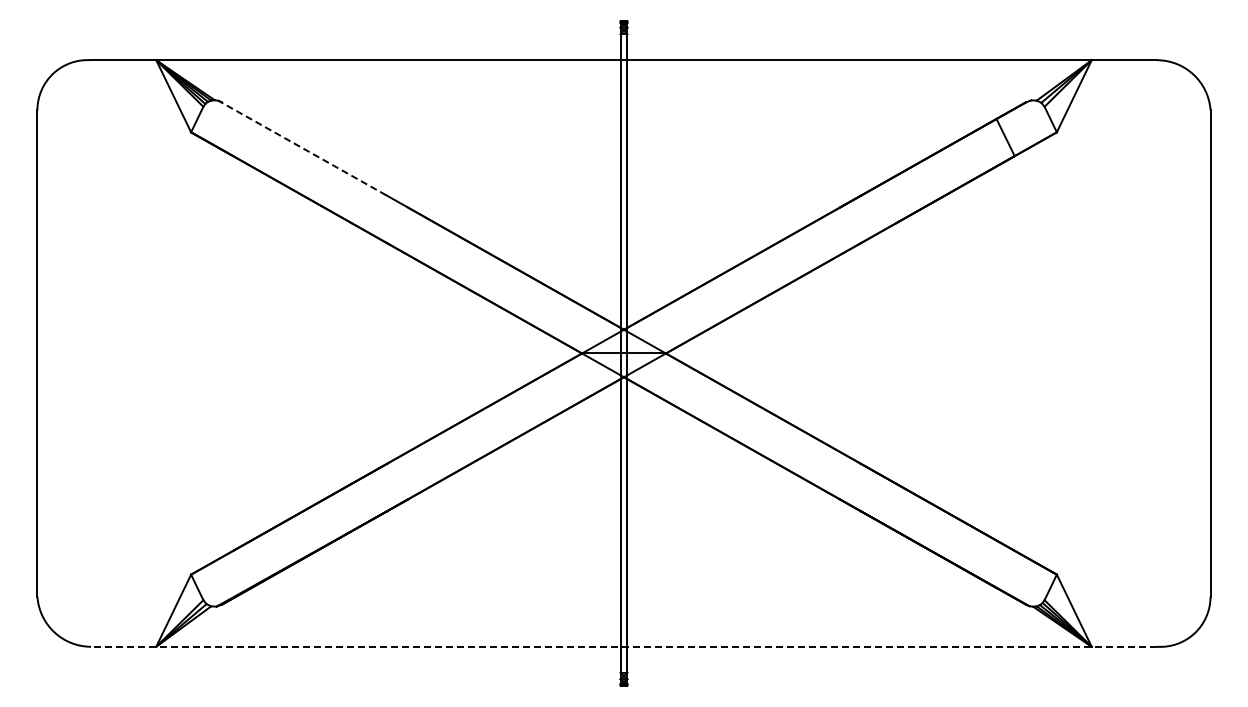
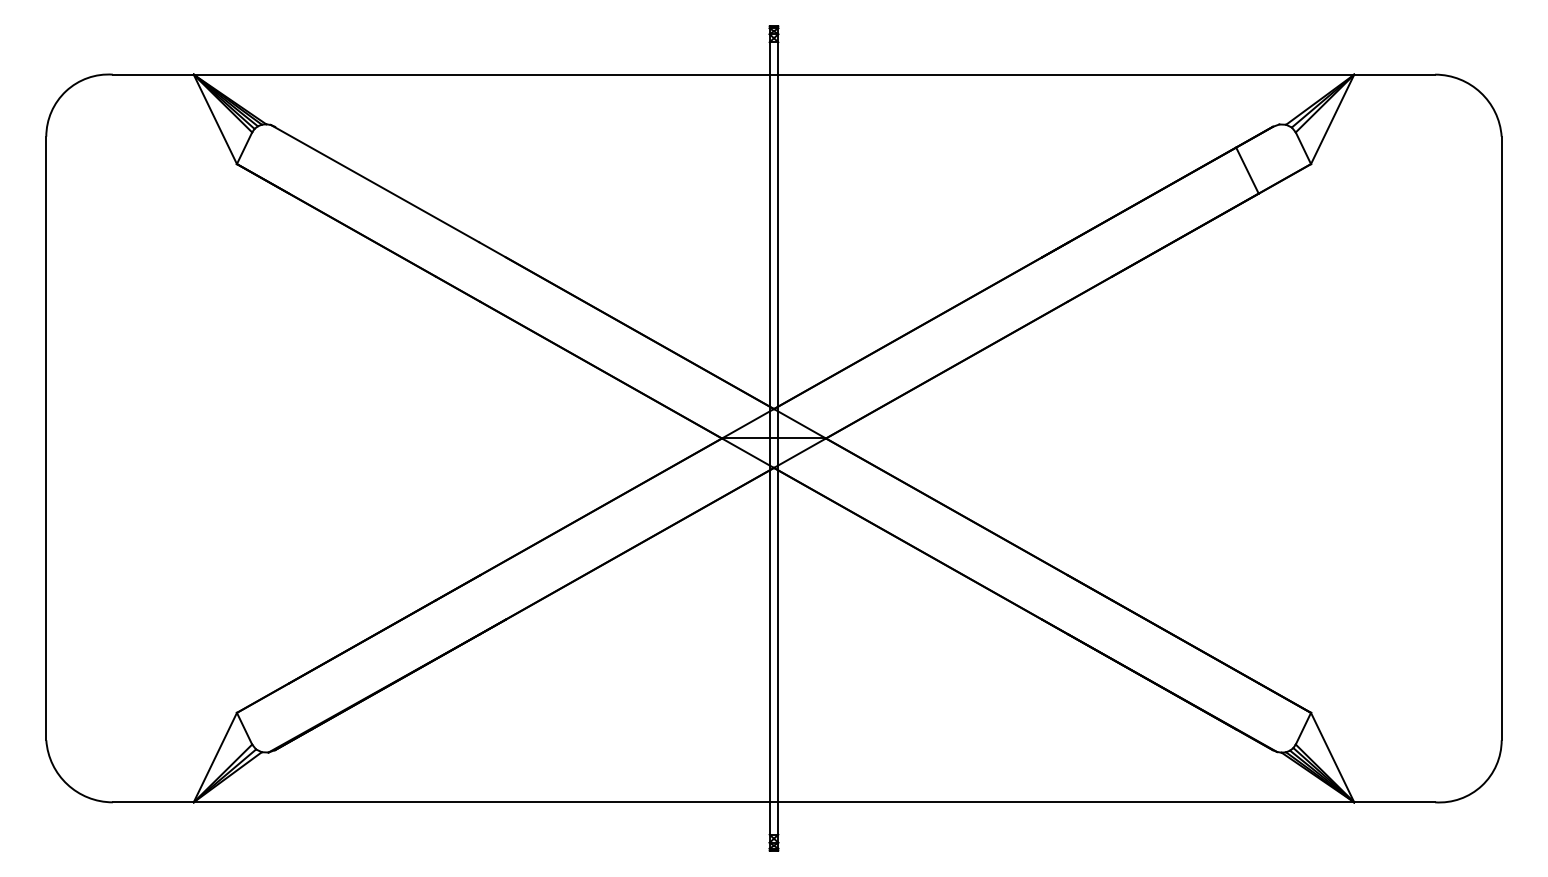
line: (301, 147) -> (373, 182), dashed -> solid
line: (624, 646) -> (774, 801), dashed -> solid

